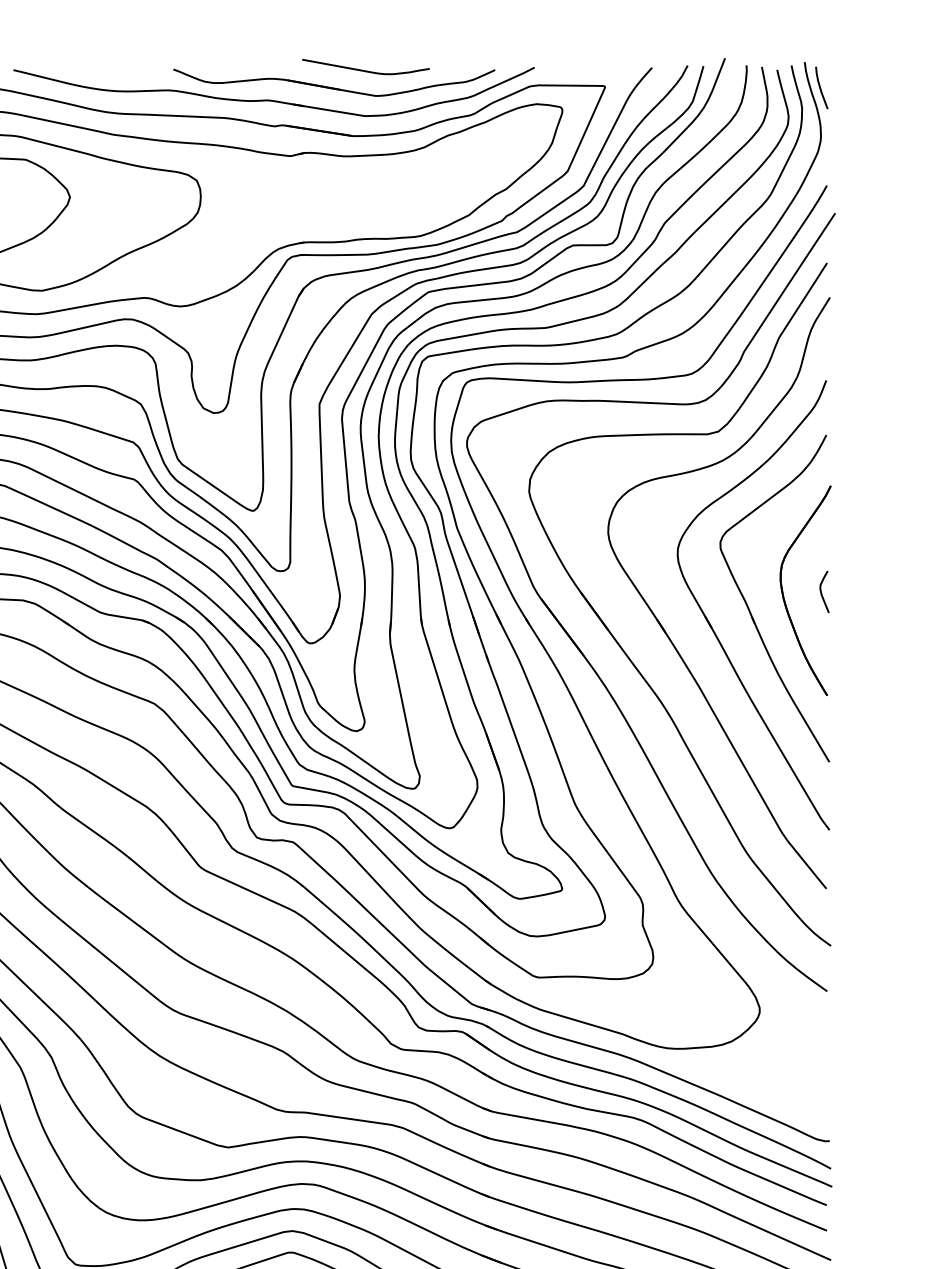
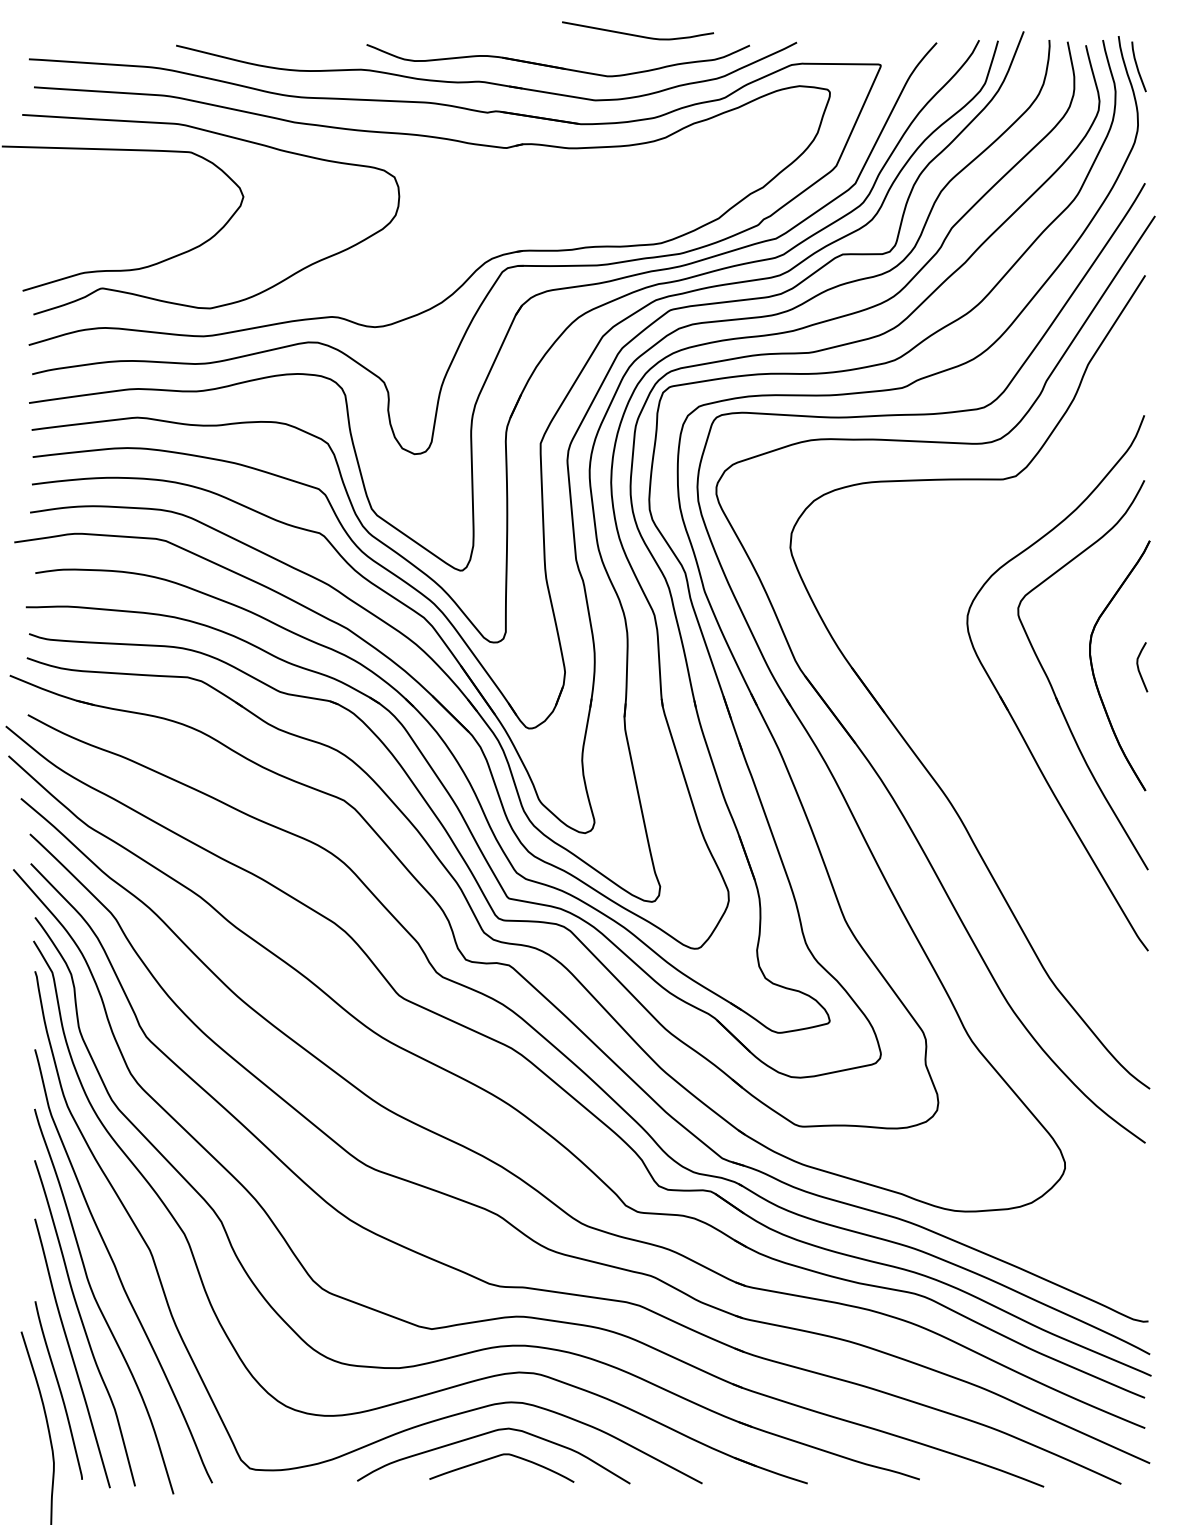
curve: (364, 70) -> (636, 34), moved
part: (661, 624) -> (948, 706), removed

